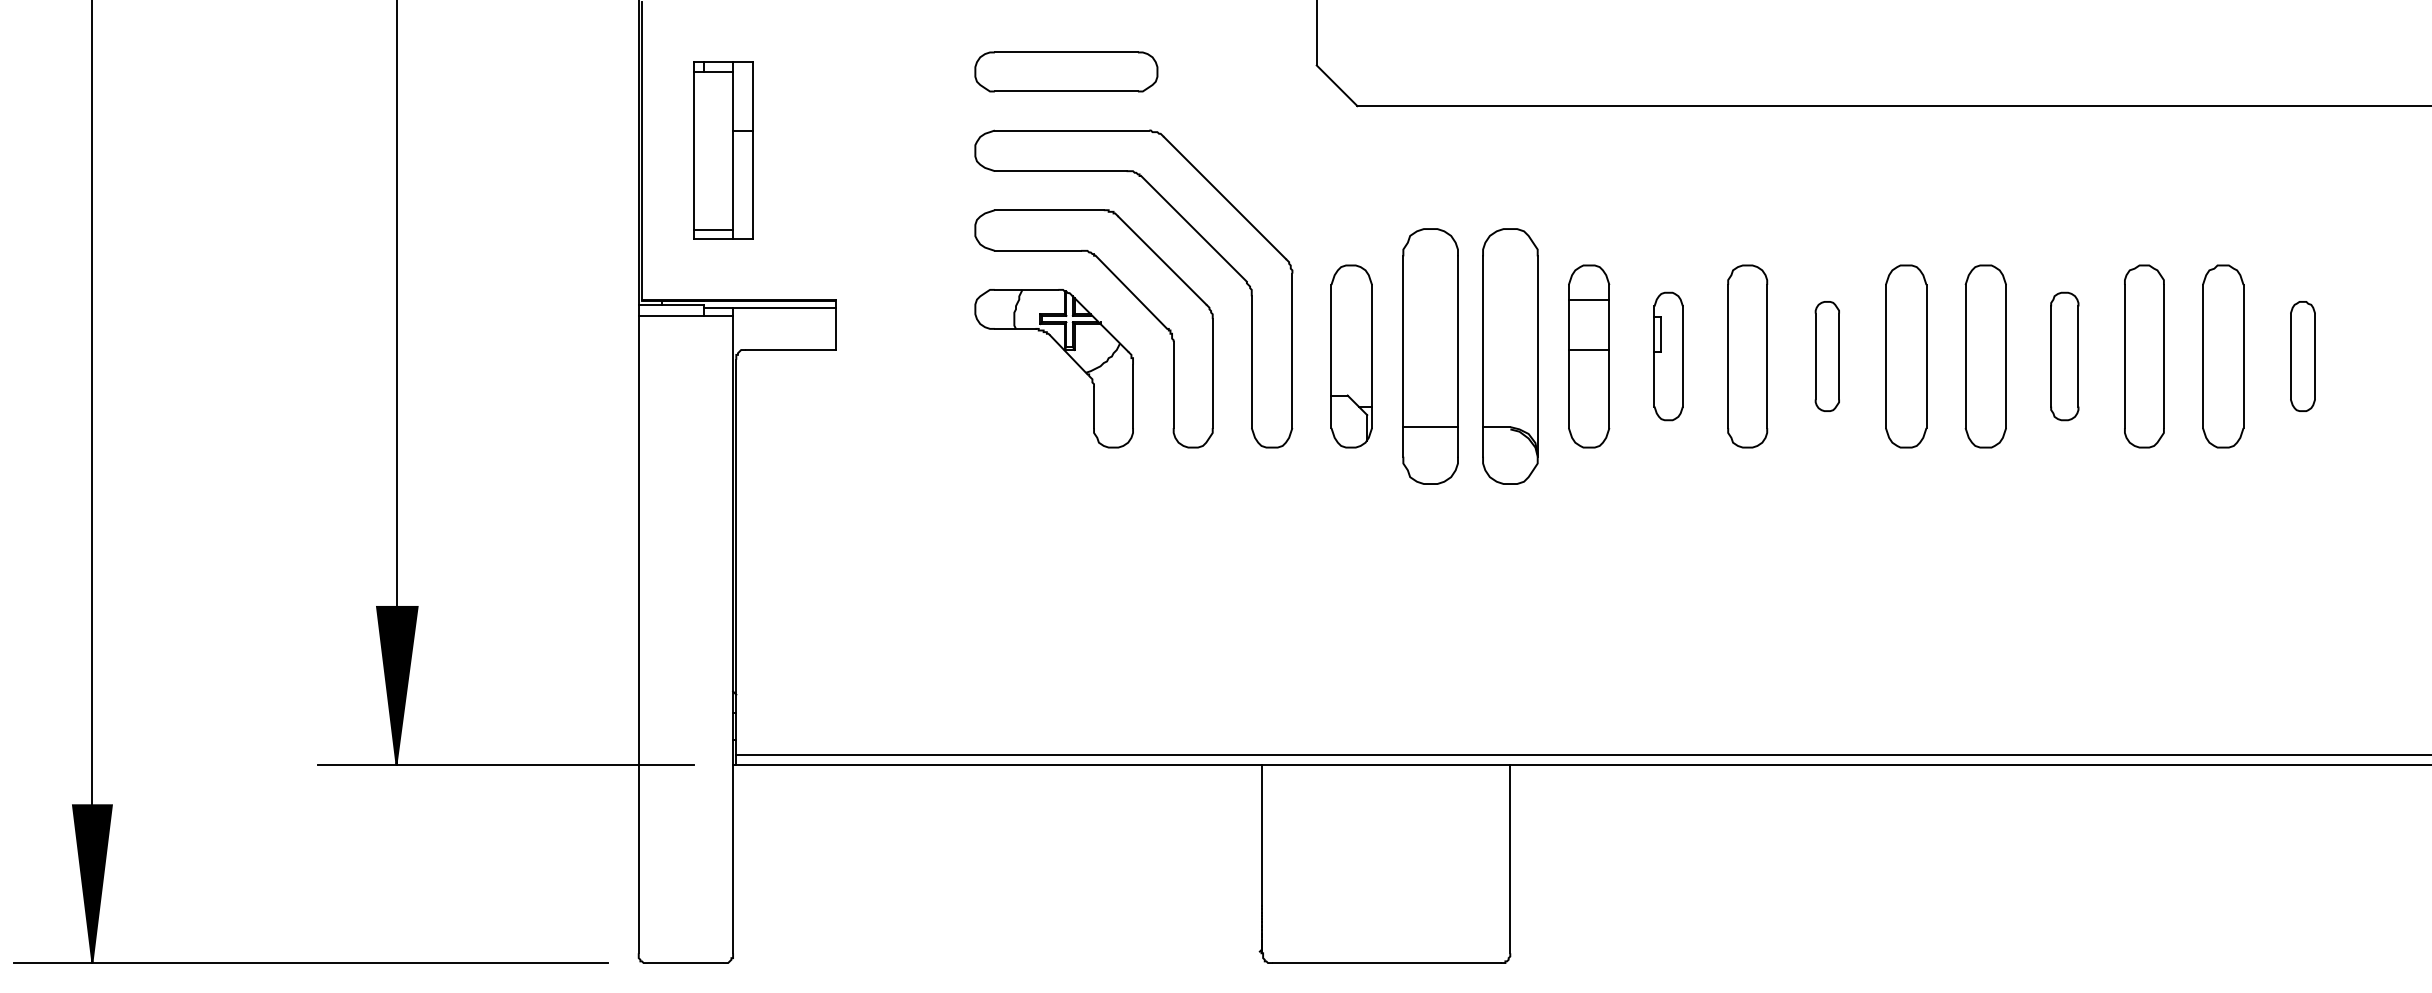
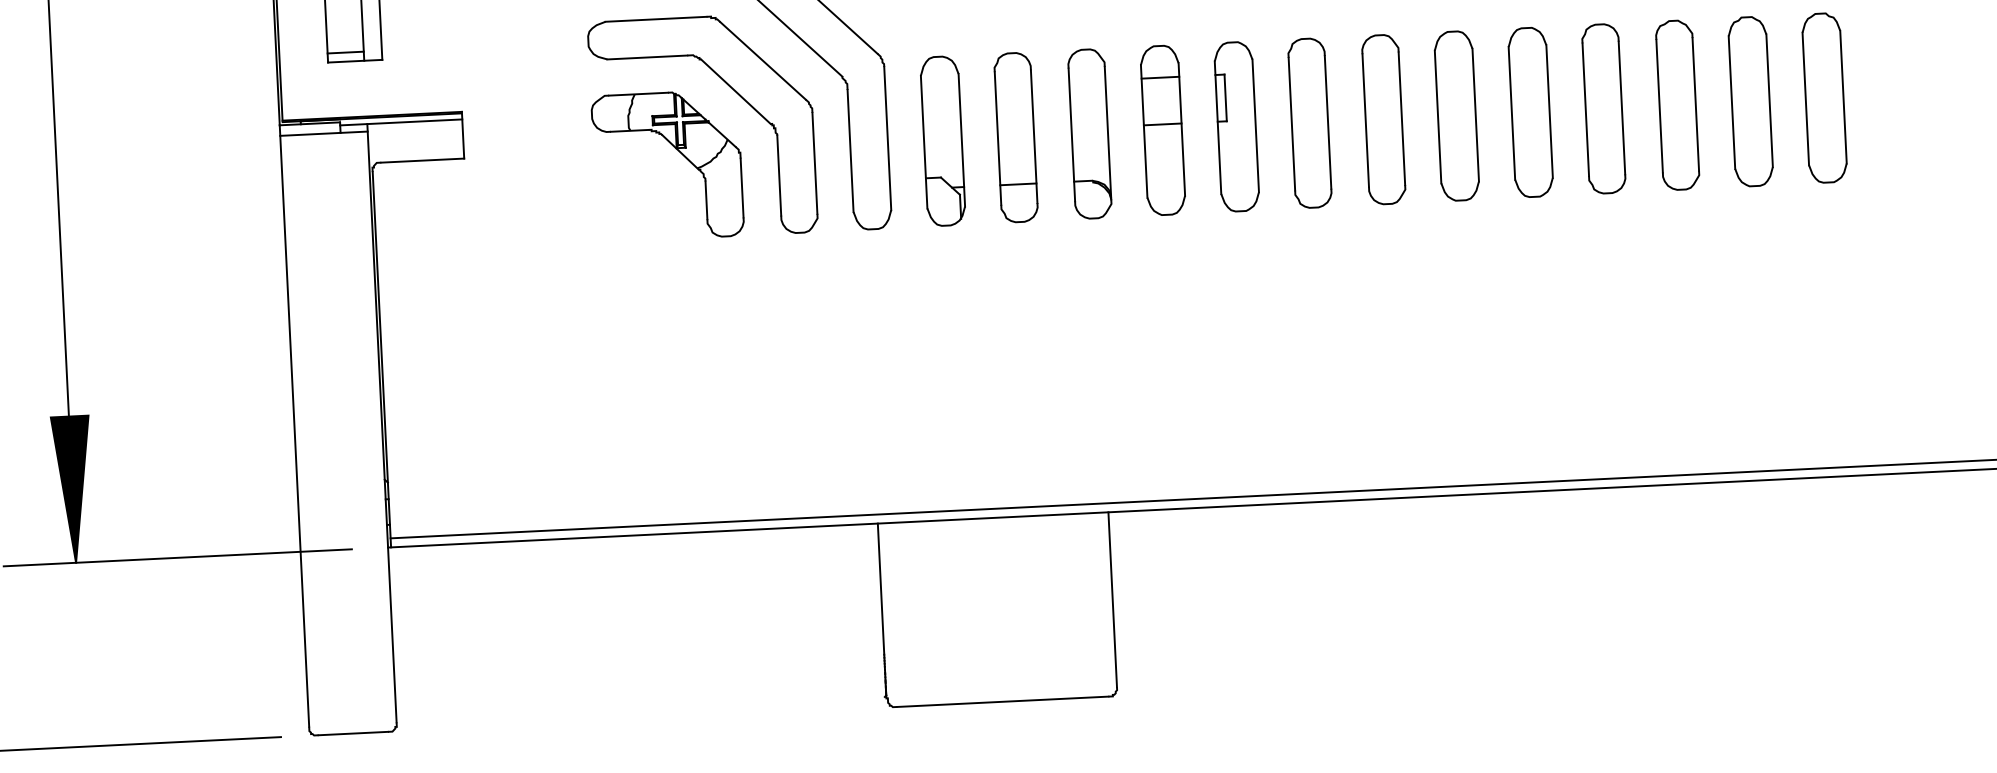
part: (1430, 356) -> (1015, 137), size x0.71
part: (1509, 356) -> (1089, 134), size x0.71
part: (1668, 356) -> (1236, 126), size x1.43
part: (1827, 356) -> (1383, 119), size x1.67
part: (2064, 356) -> (1603, 108), size x1.43
part: (2302, 356) -> (1824, 98), size x1.67

